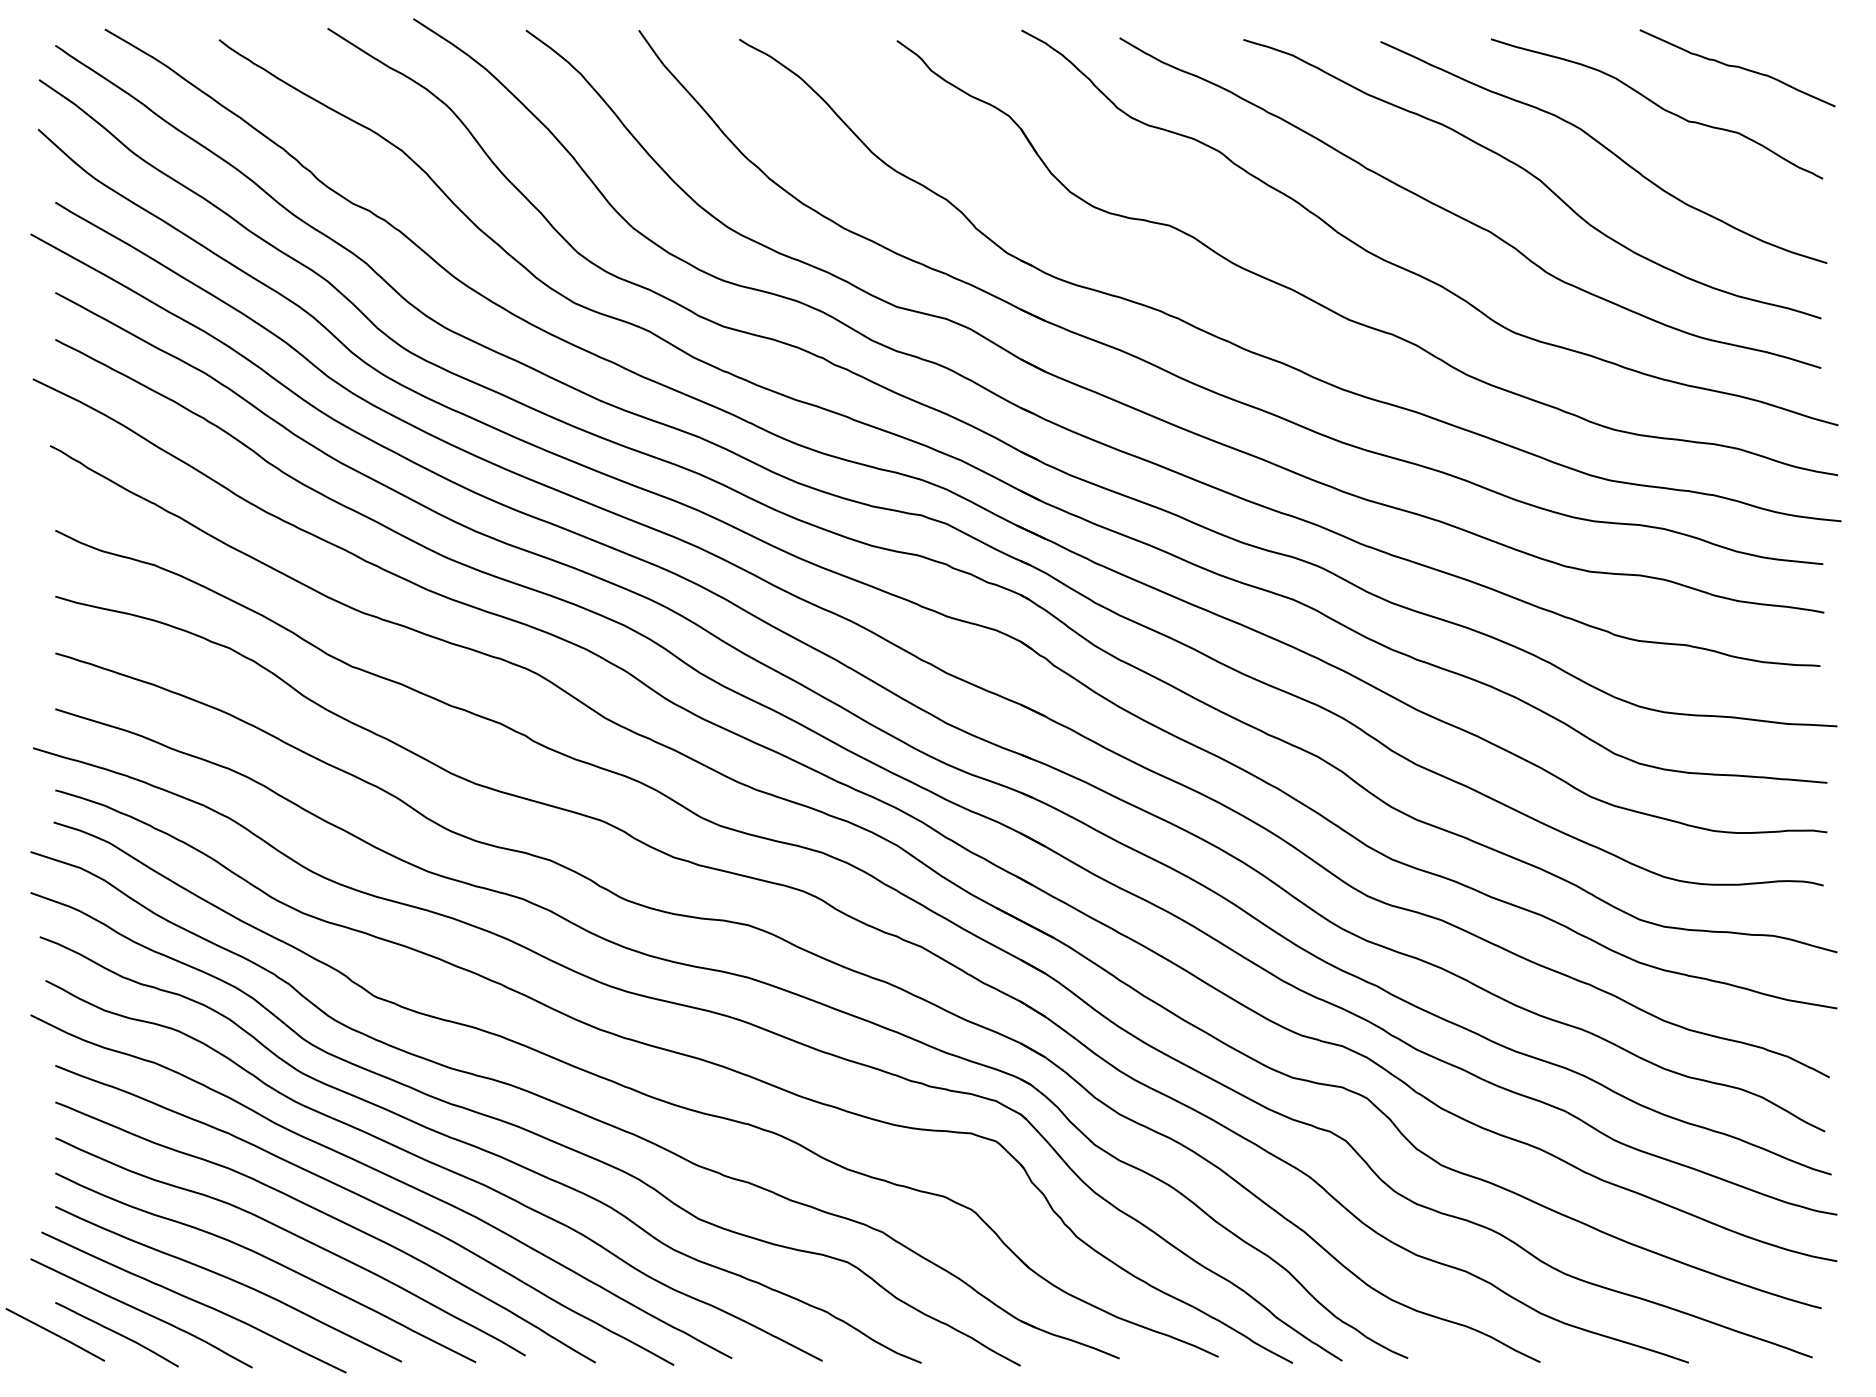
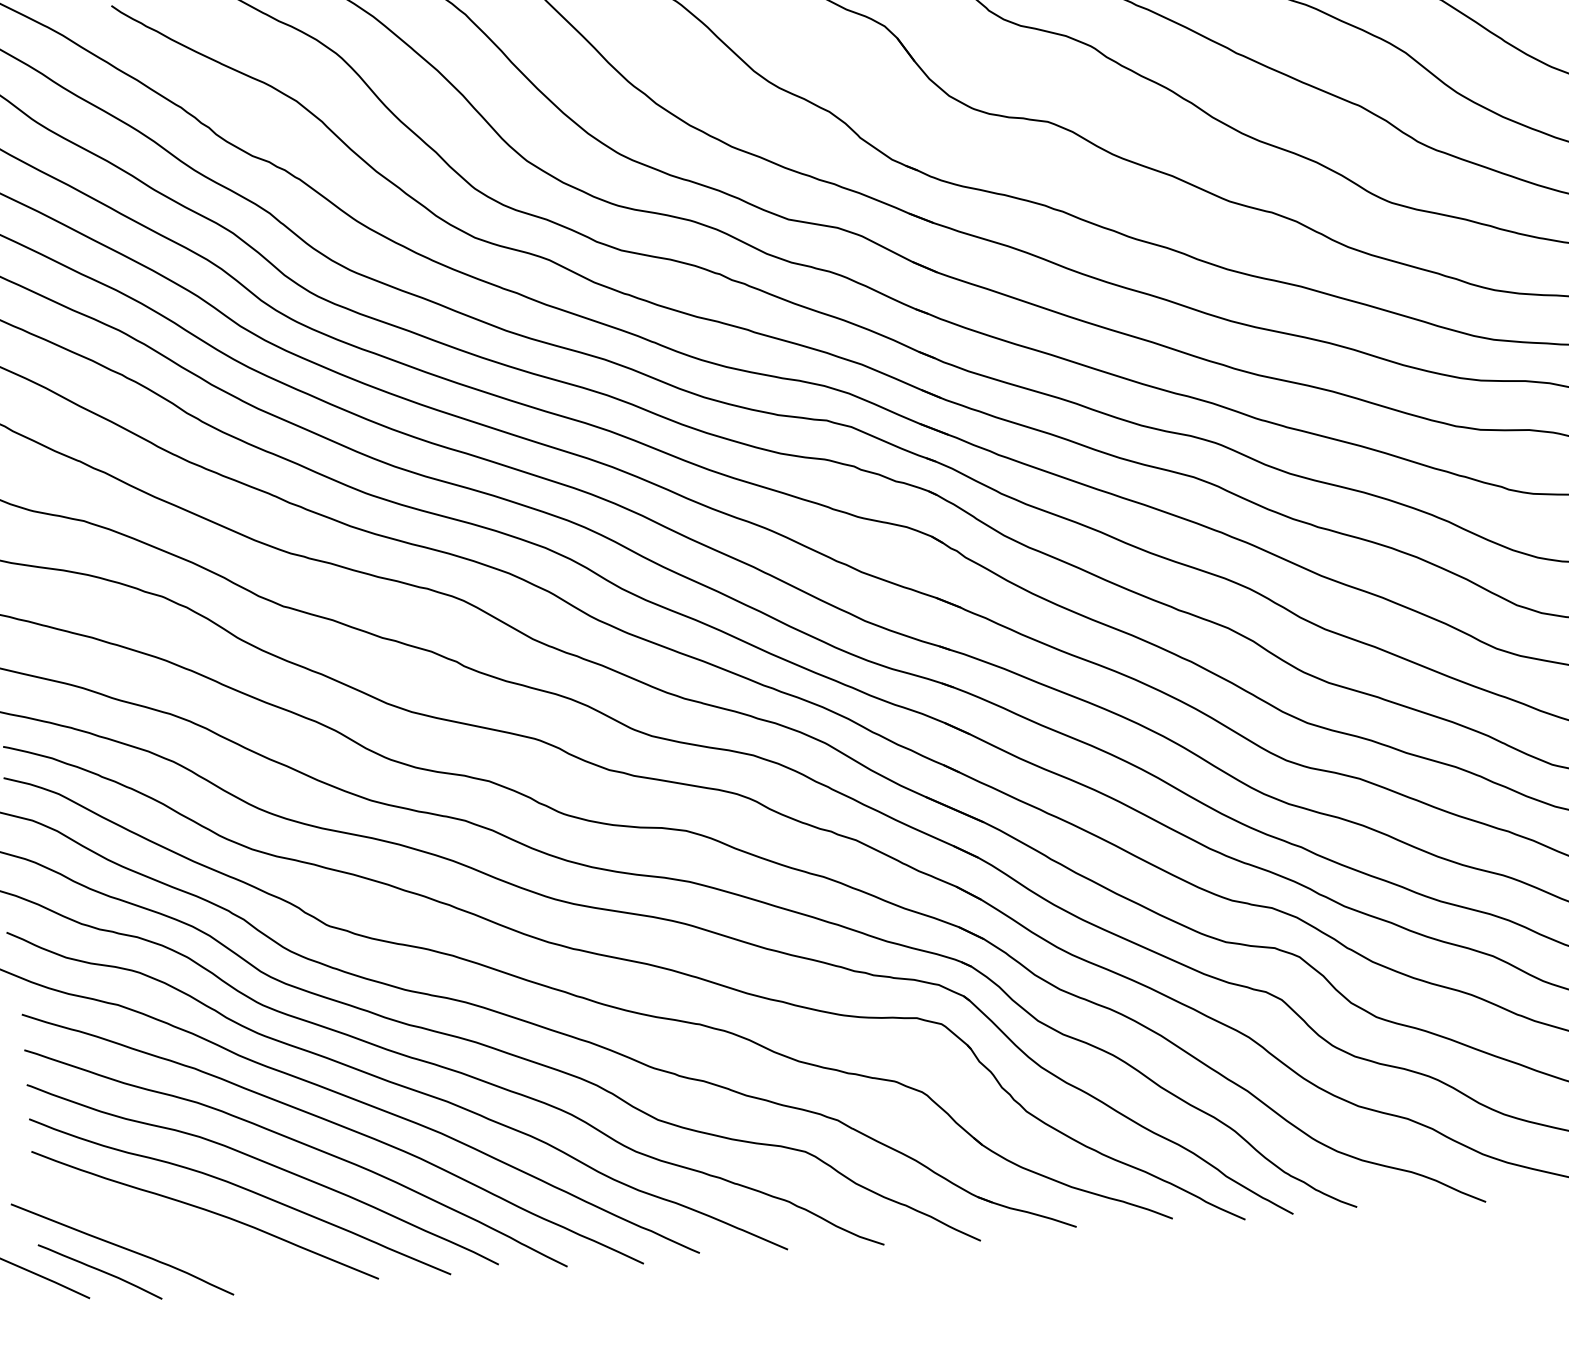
curve: (193, 1301) -> (172, 1234), removed

